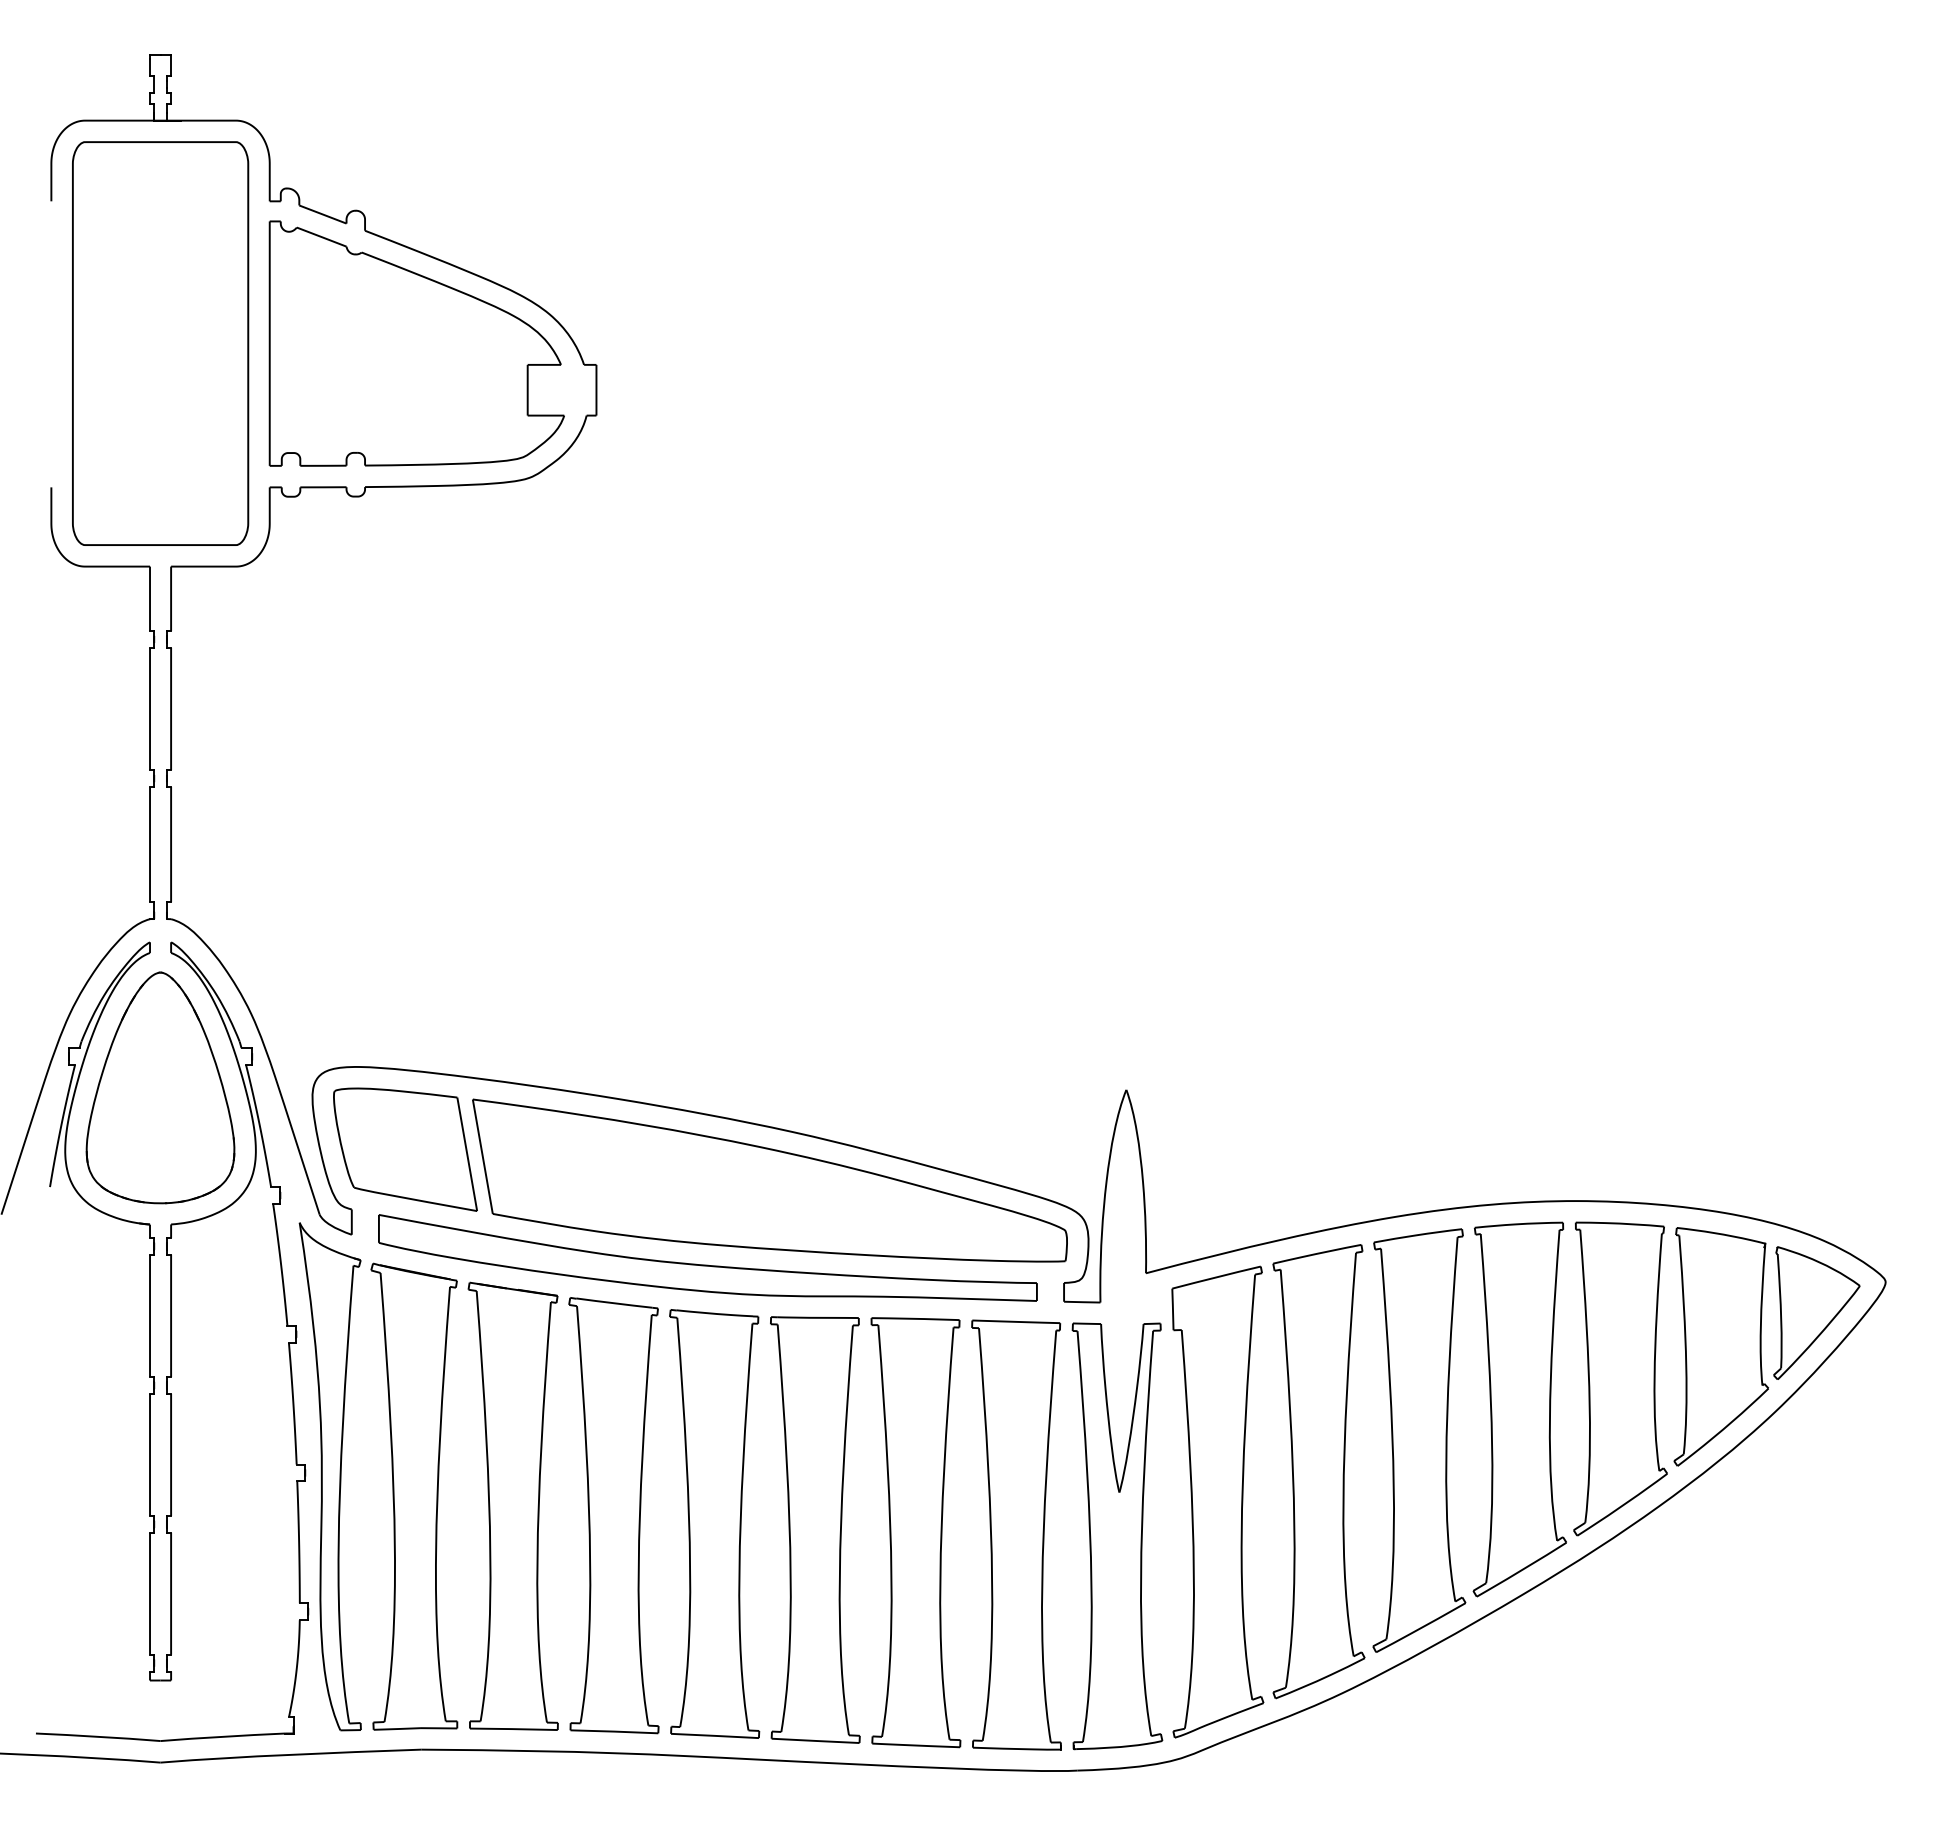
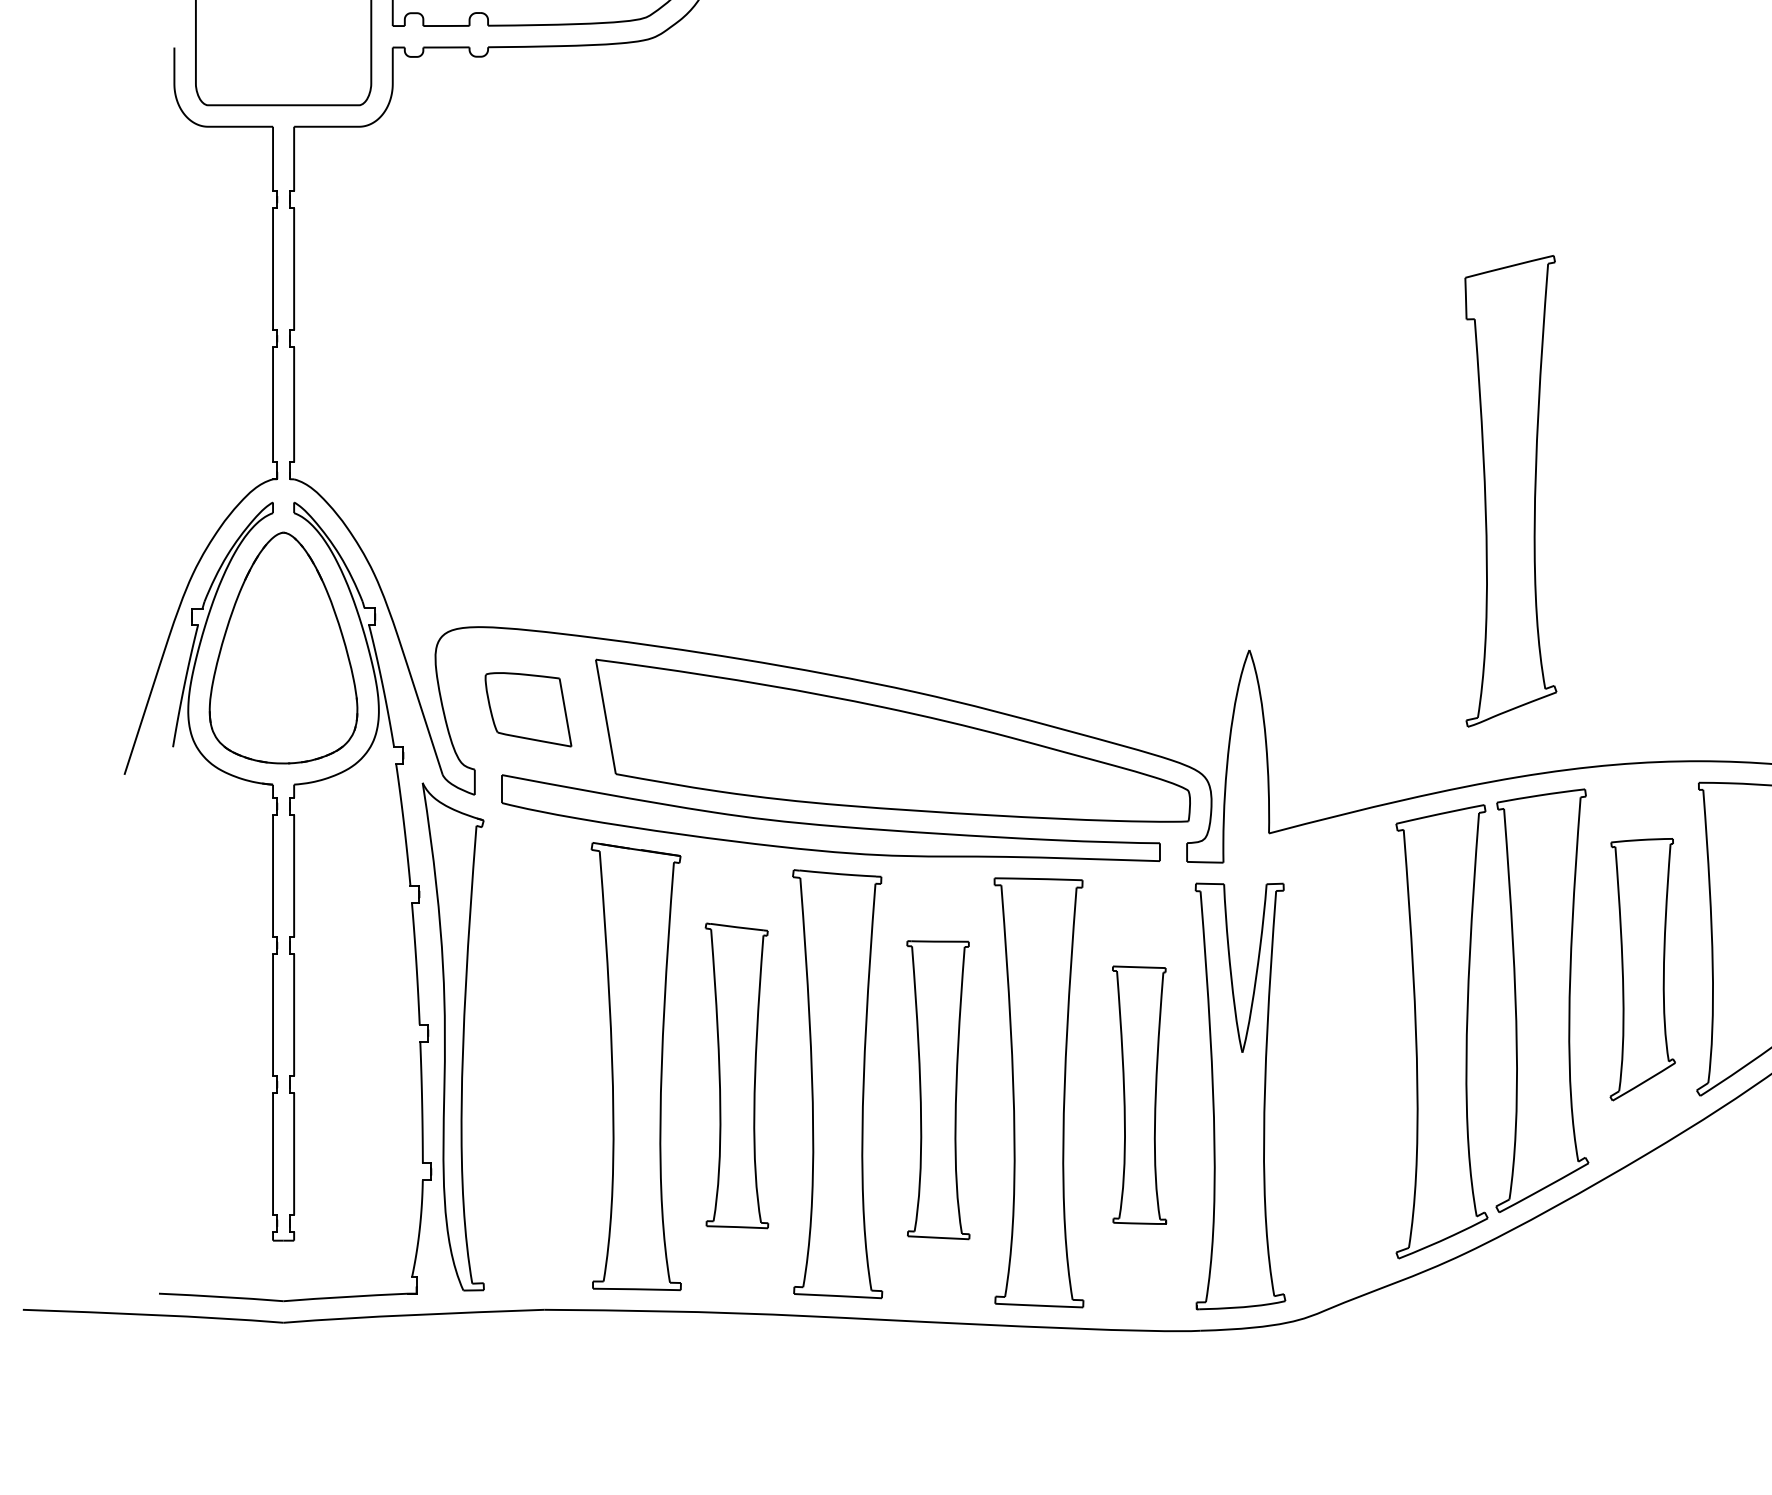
part: (405, 1149) -> (528, 709), size x0.6
part: (1519, 1409) -> (1642, 969), size x0.7
part: (414, 1496) -> (537, 1056), removed
part: (1217, 1501) -> (1510, 490), moved
part: (613, 1515) -> (736, 1075), size x0.7
part: (815, 1529) -> (938, 1089), size x0.7
part: (1016, 1534) -> (1139, 1094), size x0.6

